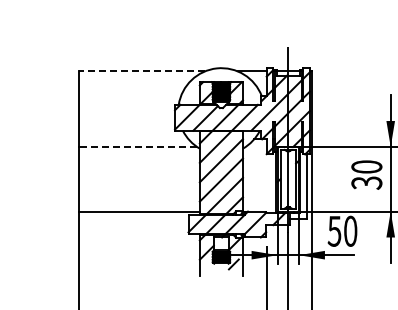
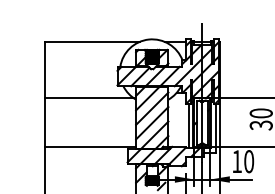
line: (141, 71) -> (92, 41), dashed -> solid
line: (137, 146) -> (89, 98), dashed -> solid
line: (269, 183) -> (188, 125), added
text: (334, 231) -> (237, 161), 50 -> 10

